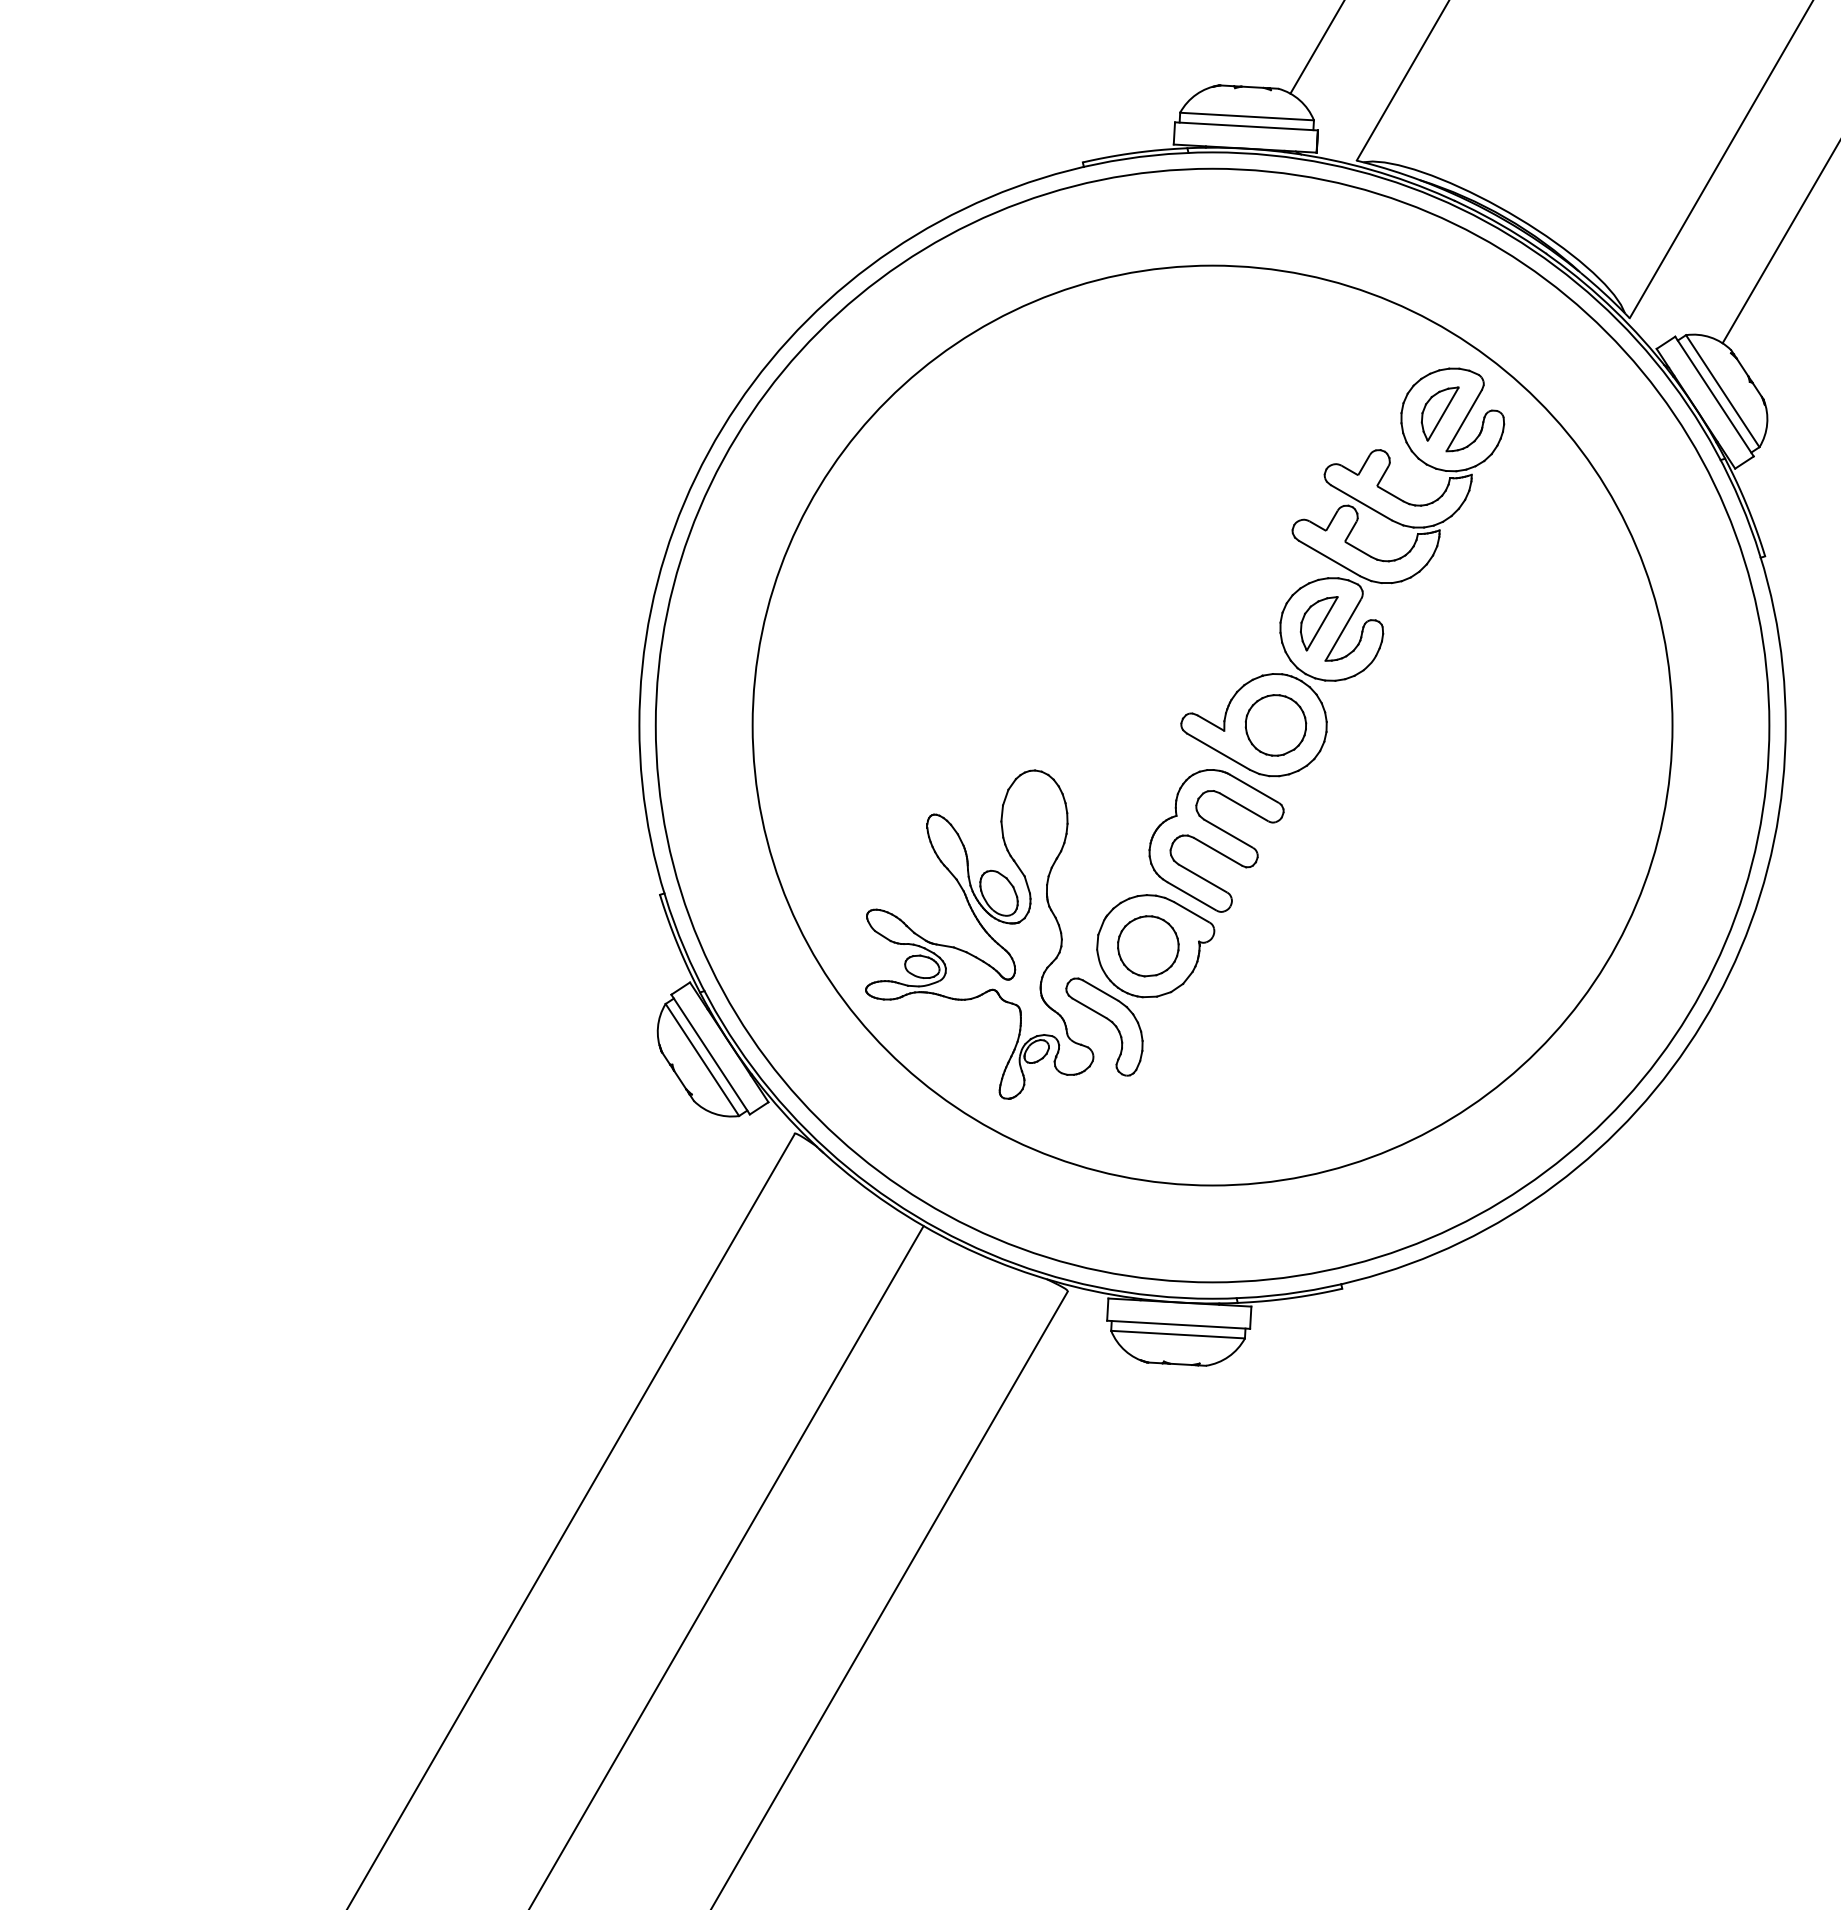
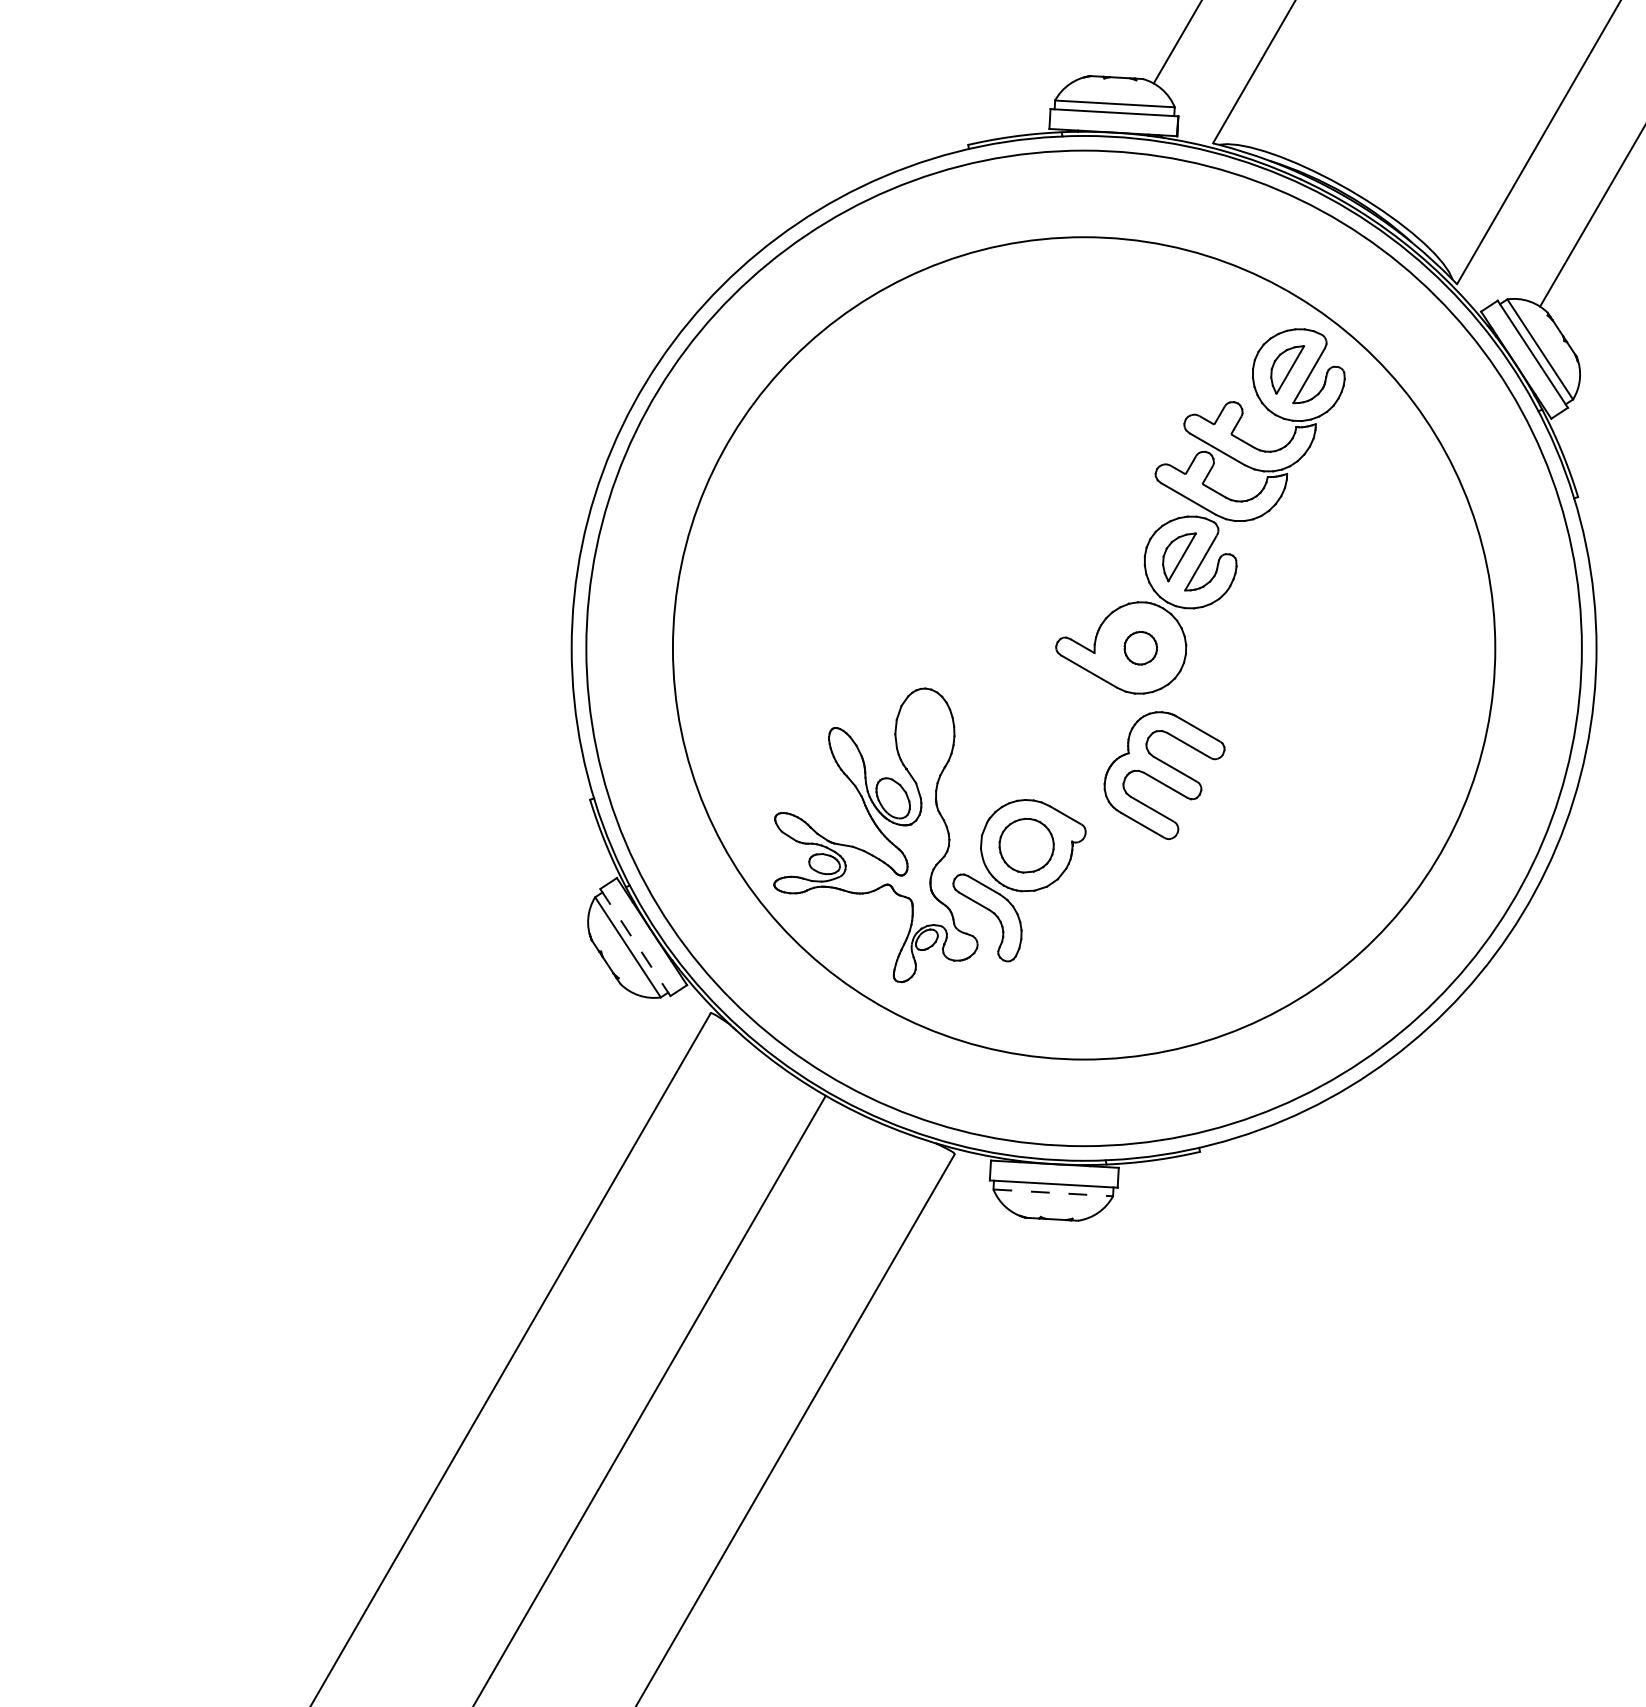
part: (1275, 725) -> (1140, 648), size x0.6
part: (1216, 840) -> (1164, 775), moved
line: (710, 1054) -> (635, 942), solid -> dashed
line: (1178, 1334) -> (1053, 1192), solid -> dashed

